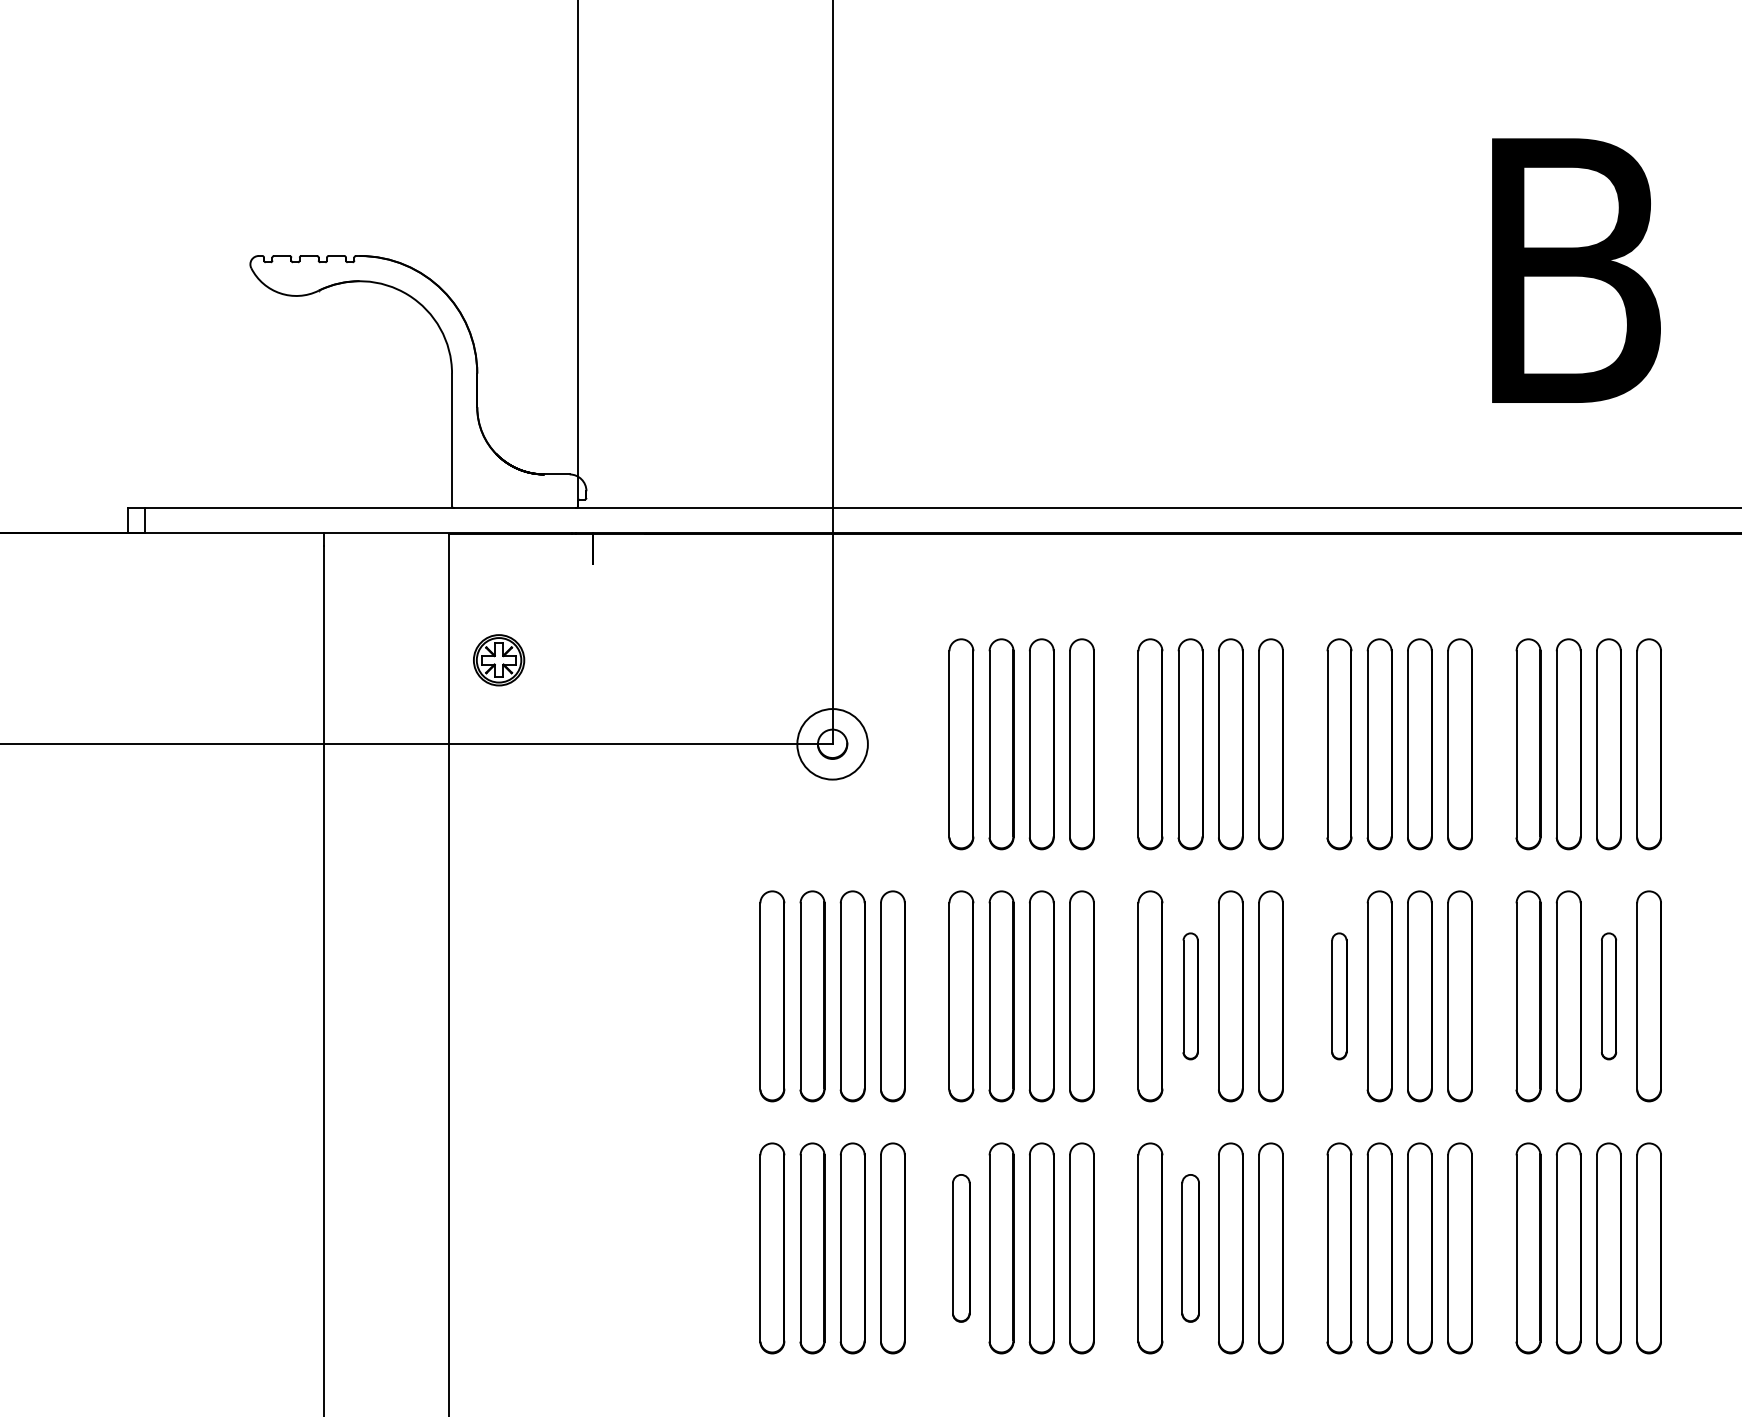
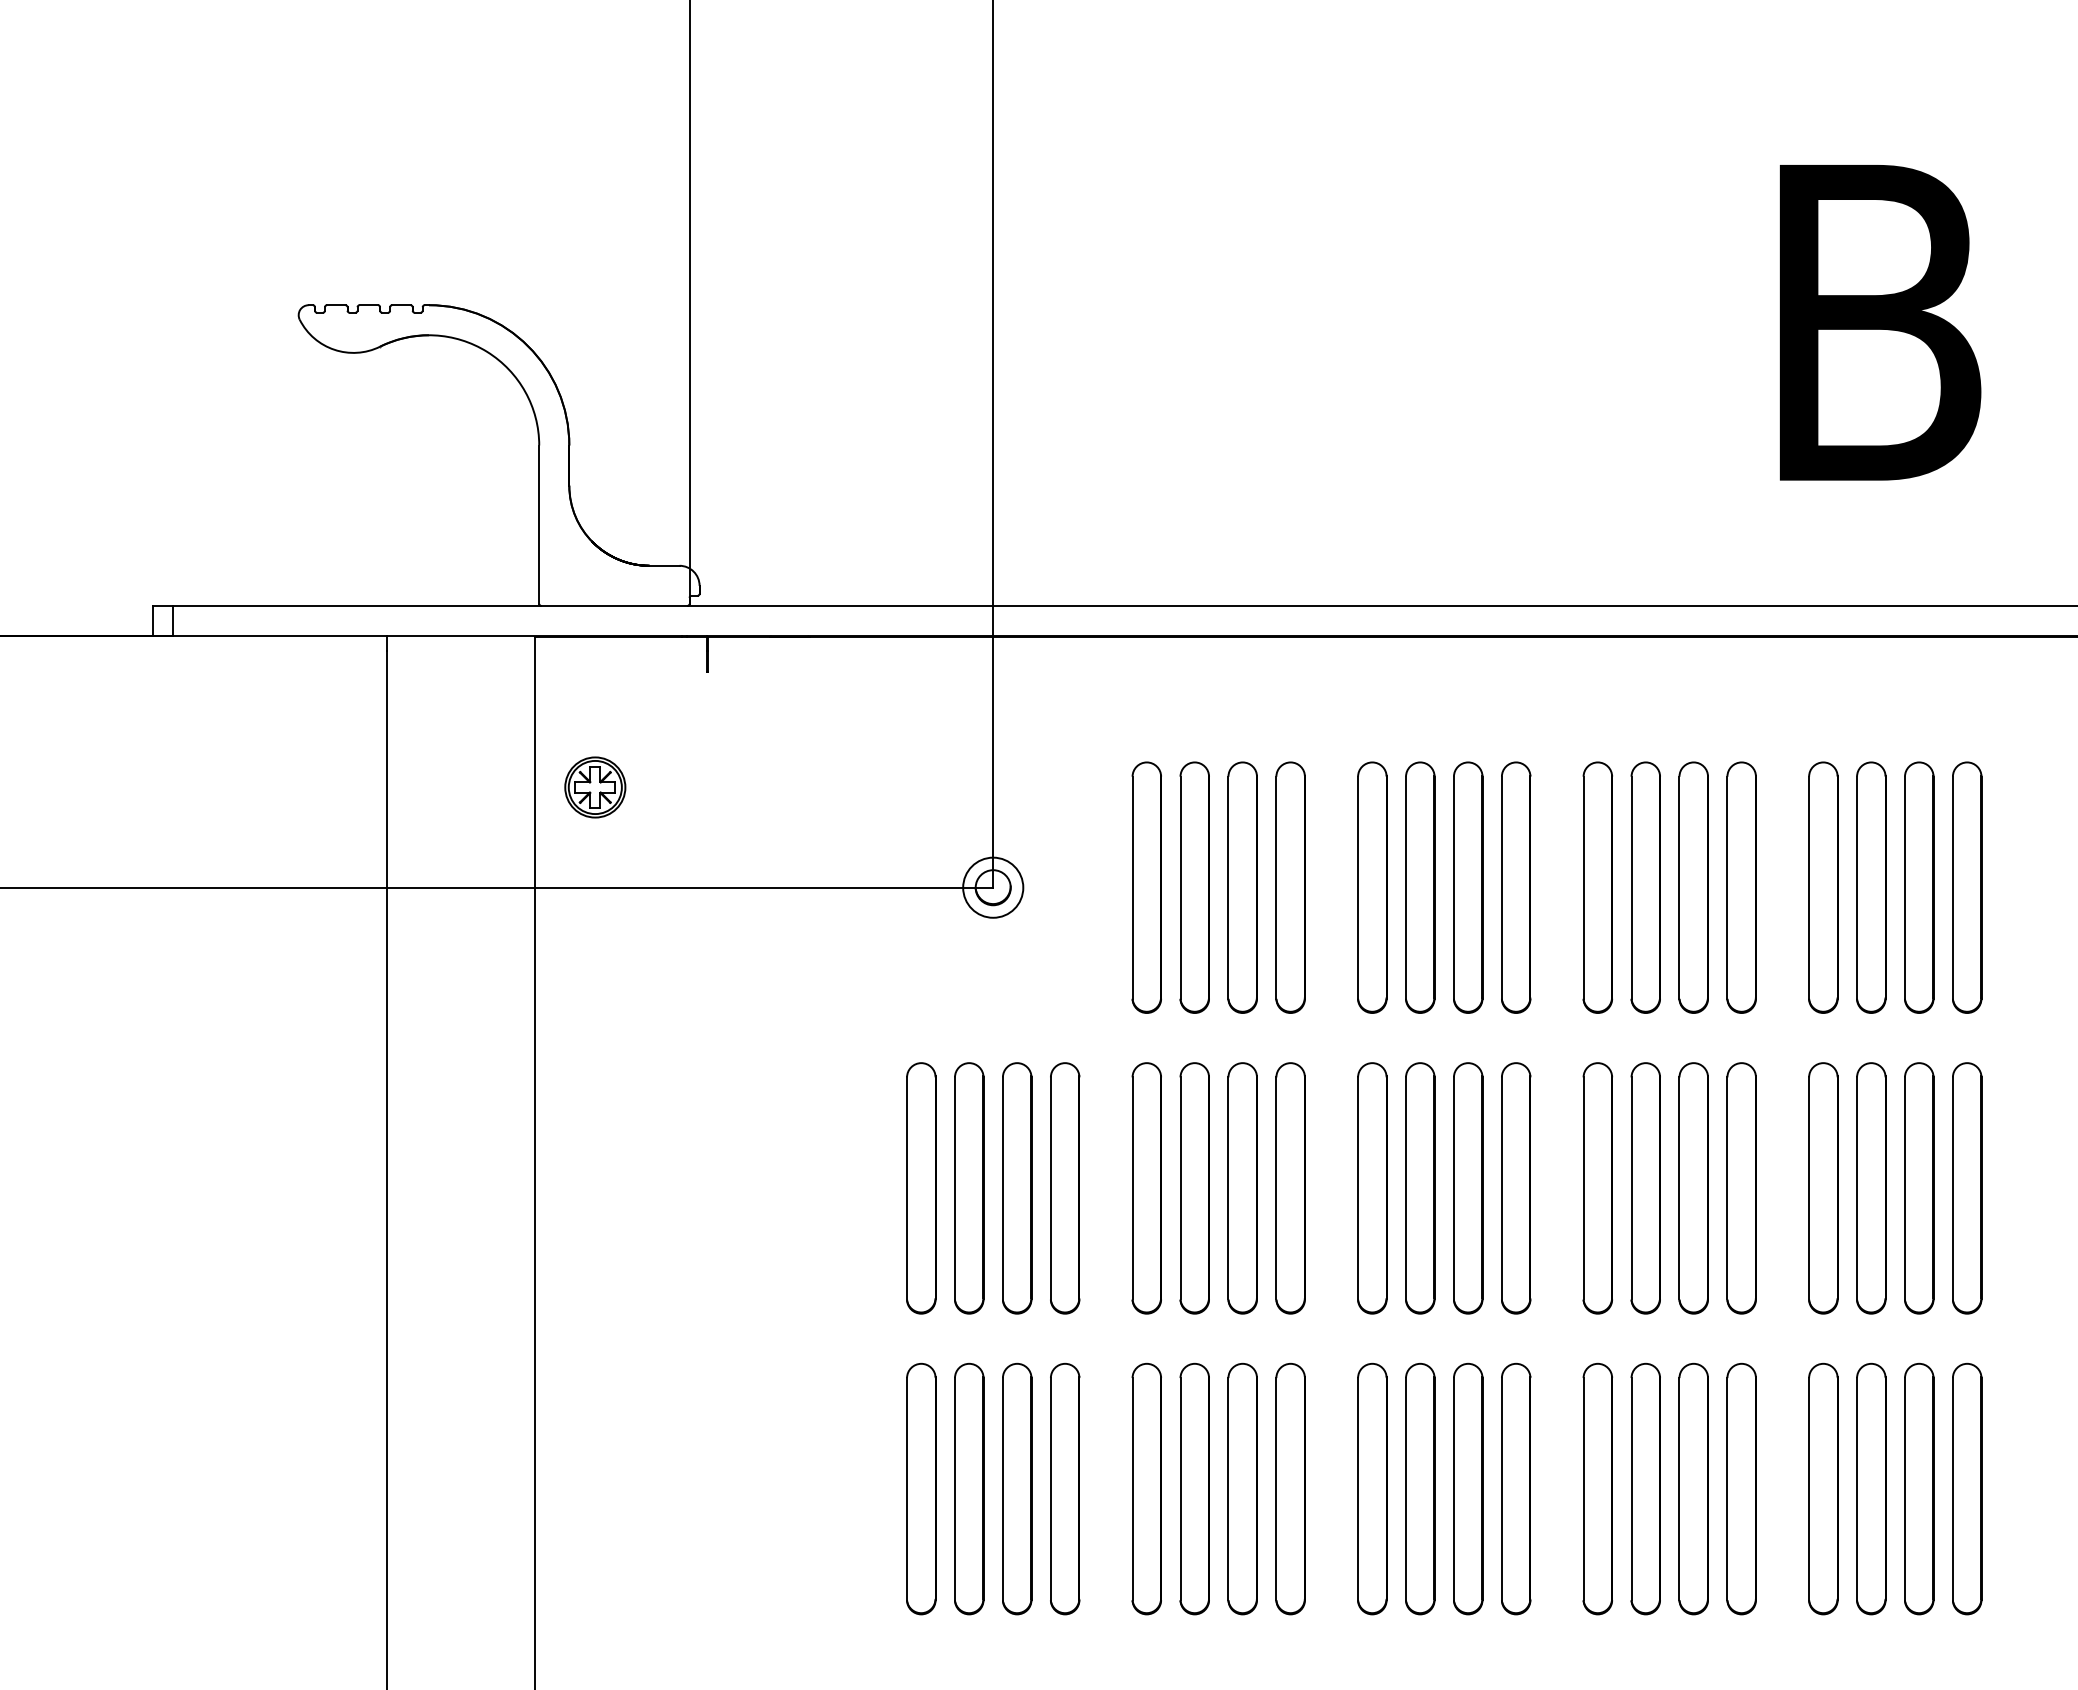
circle: (832, 744) -> (993, 887), size x0.71
part: (1190, 996) -> (1420, 1188), size x1.67
part: (1339, 996) -> (1597, 1188), size x1.67
part: (1609, 996) -> (1919, 1188), size x1.67
part: (961, 1247) -> (1146, 1488), size x1.43
part: (1190, 1247) -> (1420, 1488), size x1.43

